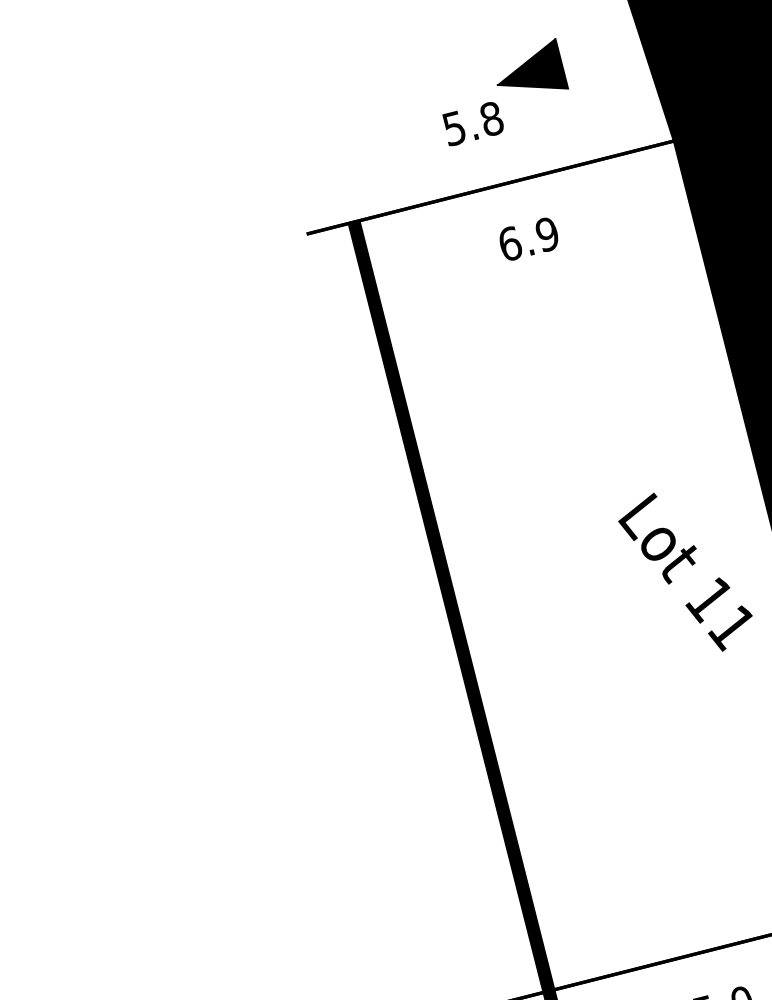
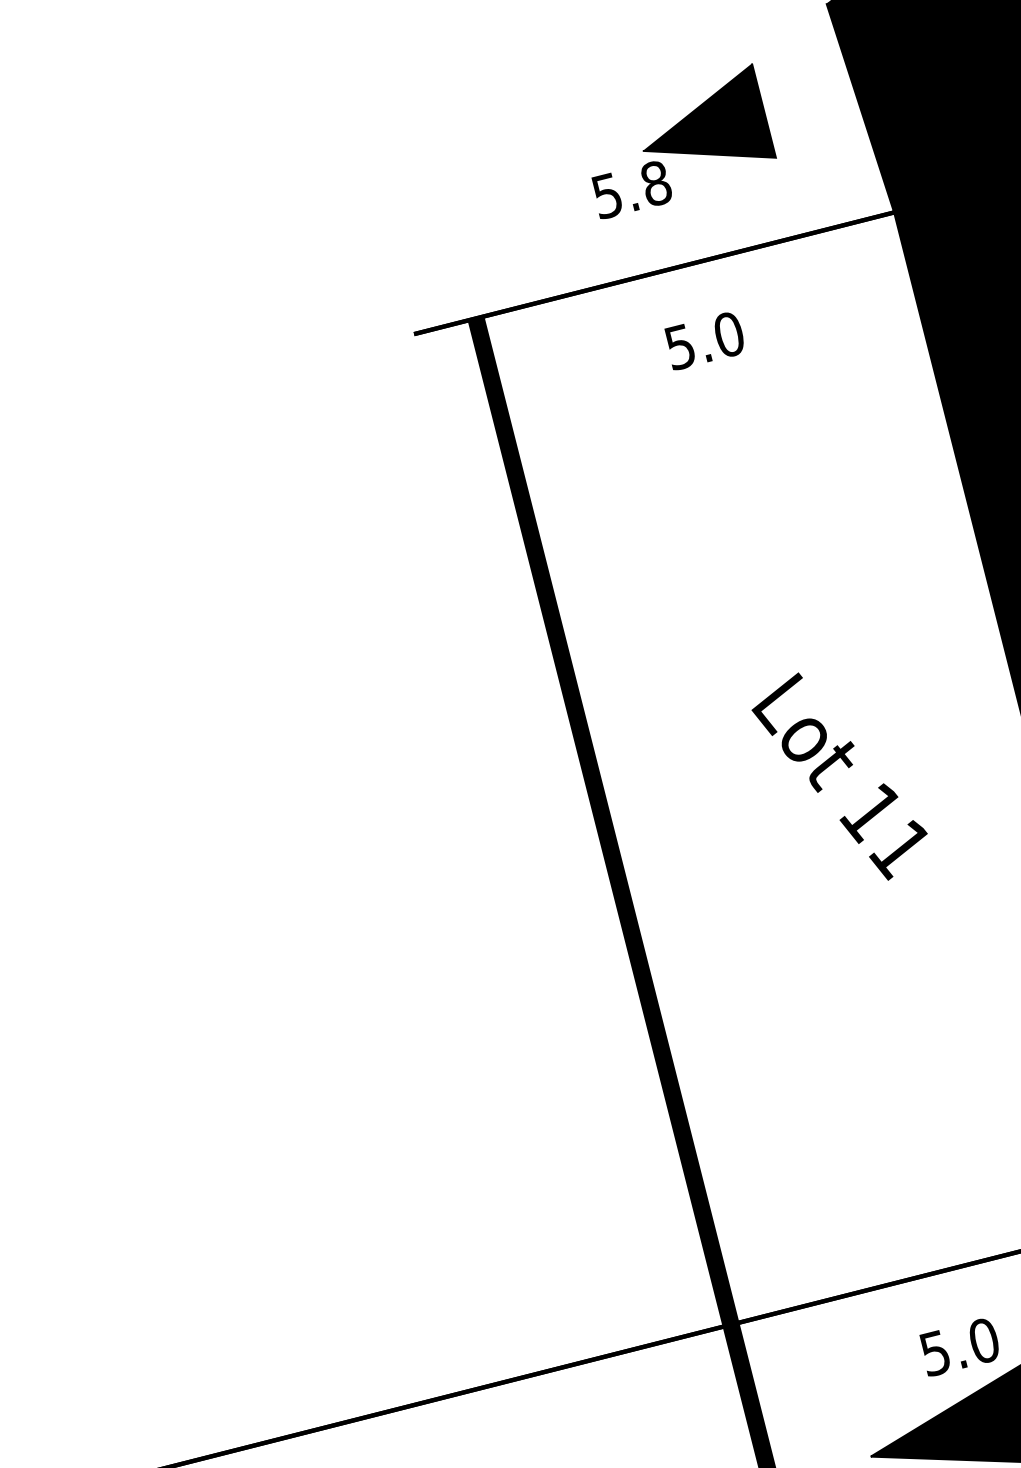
part: (532, 63) -> (709, 110), size x1.43
text: (527, 239) -> (703, 341), 6.9 -> 5.0
text: (685, 572) -> (839, 776), moved

